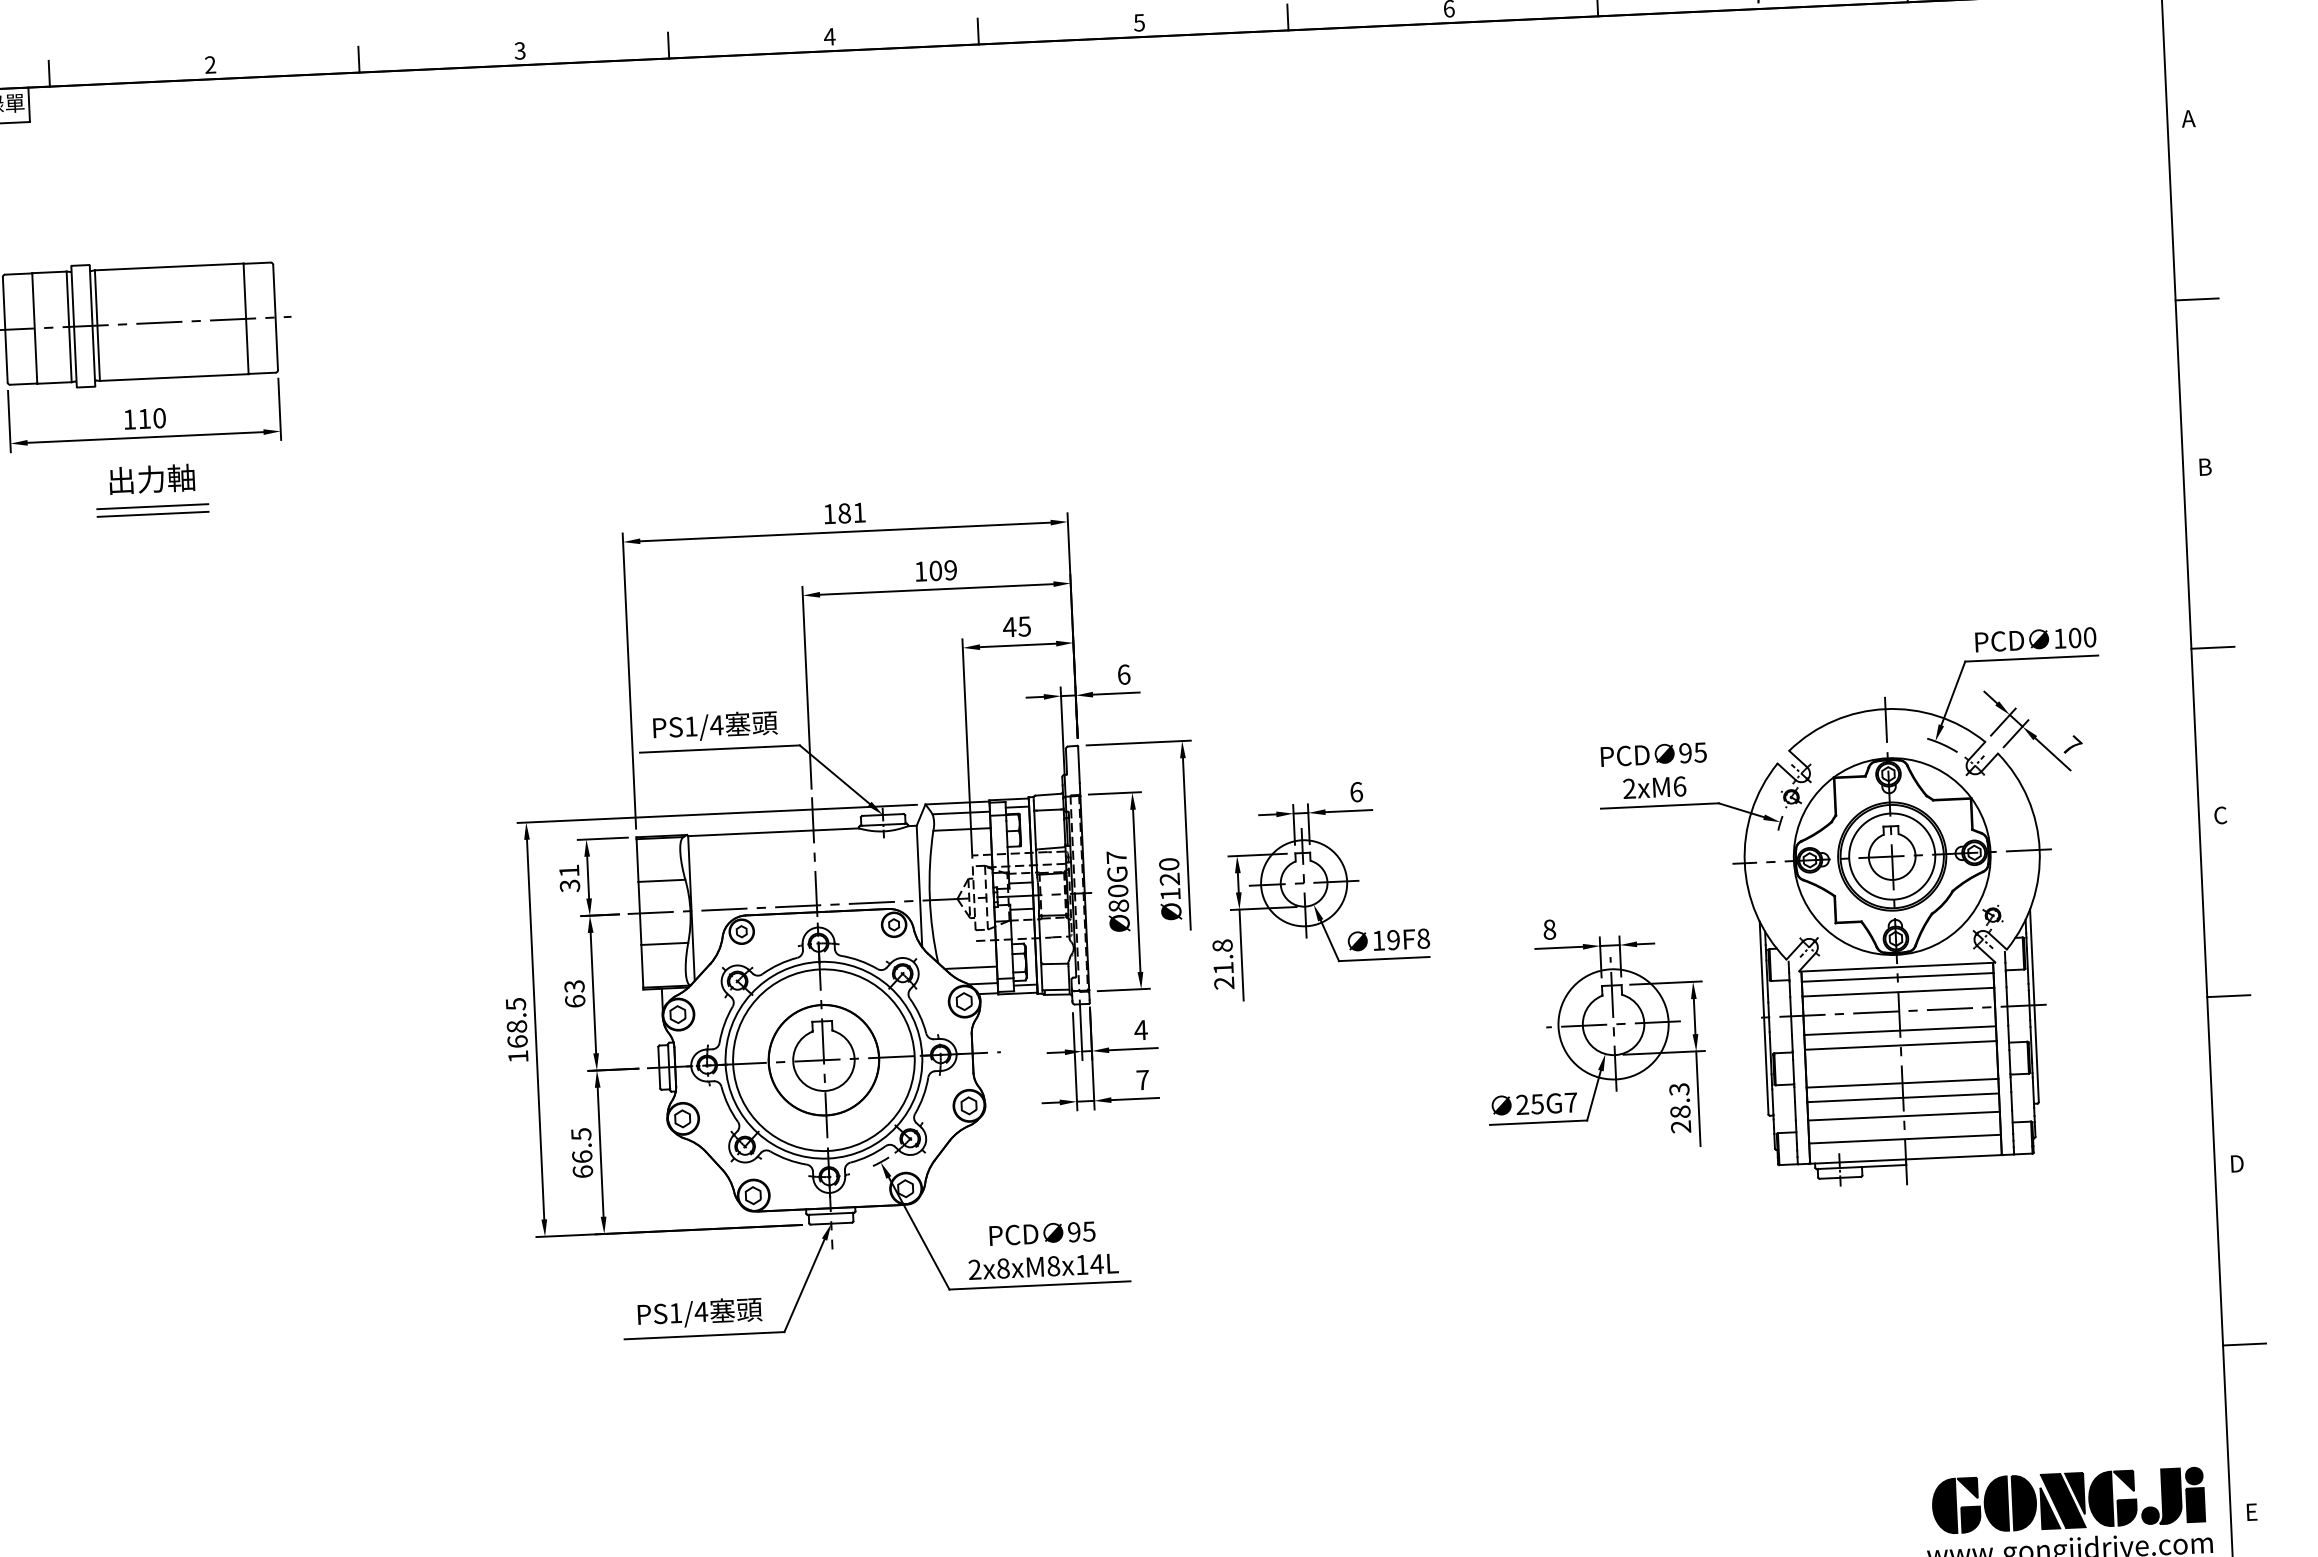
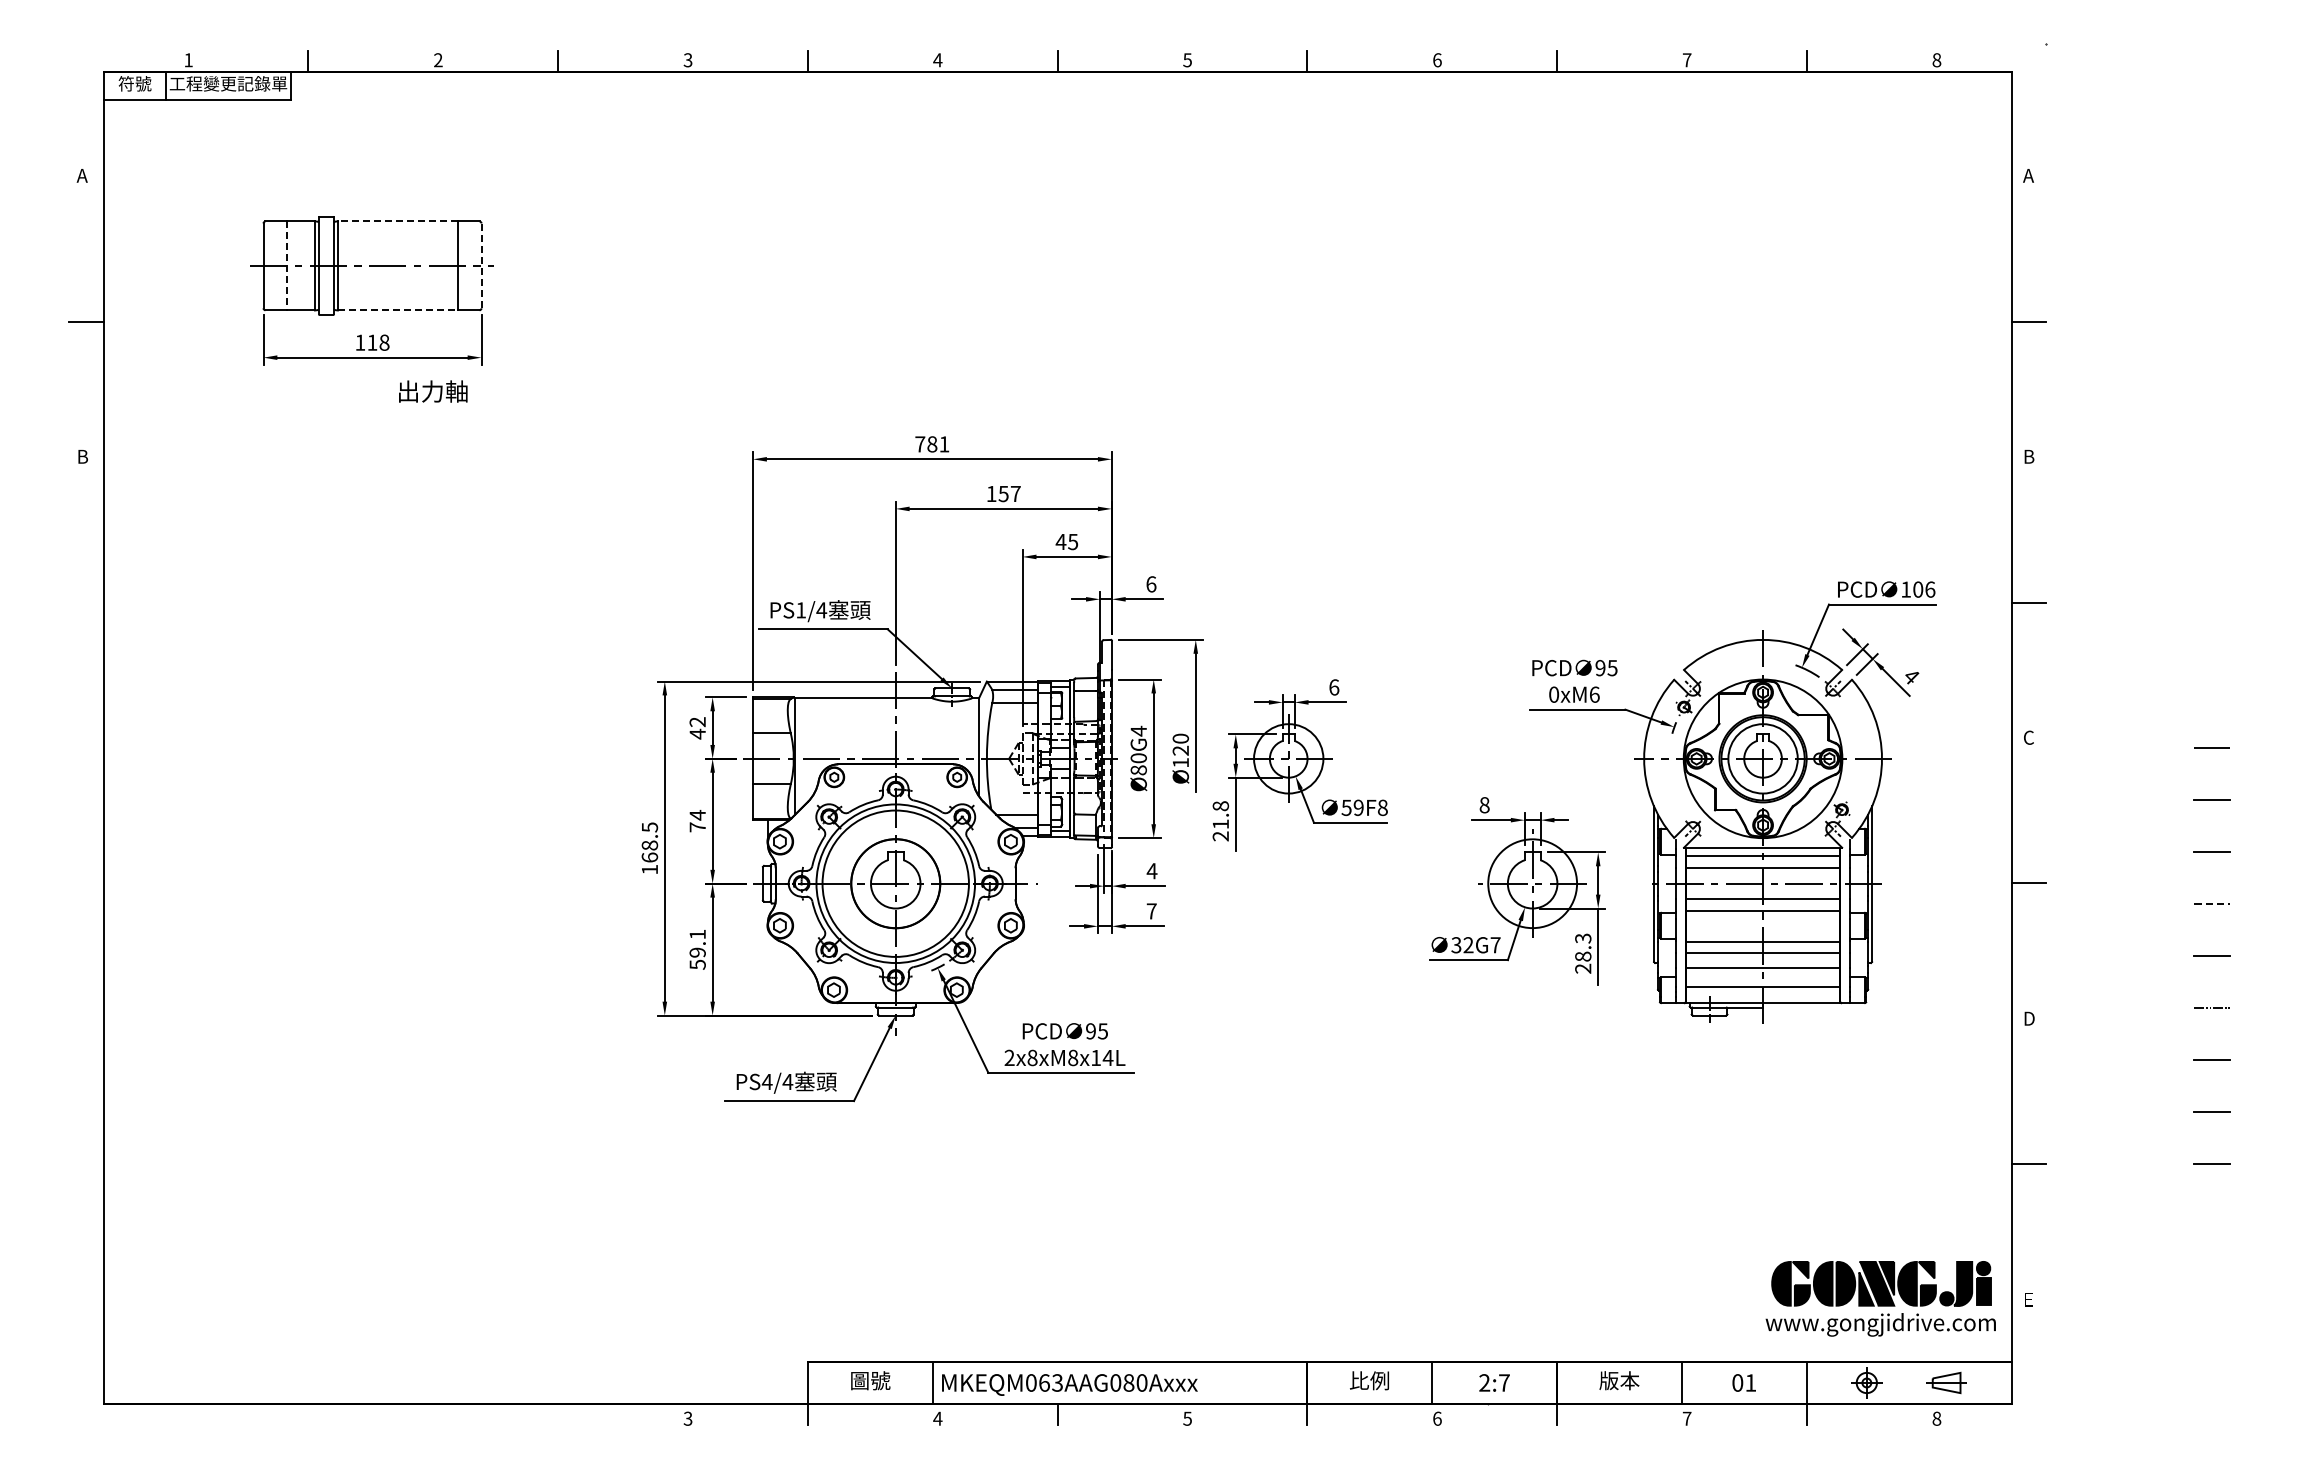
line: (168, 267) -> (397, 221), solid -> dashed
line: (275, 317) -> (481, 265), solid -> dashed
line: (35, 329) -> (287, 266), solid -> dashed
line: (173, 377) -> (397, 310), solid -> dashed
text: (159, 417) -> (384, 342), 110 -> 118
text: (152, 479) -> (433, 391), moved
line: (152, 506) -> (375, 413), removed
line: (152, 513) -> (375, 419), removed
text: (829, 514) -> (920, 444), 181 -> 781
text: (942, 570) -> (1009, 493), 109 -> 157
text: (2090, 637) -> (1930, 589), 100 -> 106
text: (2072, 744) -> (1912, 675), 7 -> 4
text: (1630, 788) -> (1554, 694), 2xM6 -> 0xM6
text: (1116, 856) -> (1138, 730), Ø80G7 -> Ø80G4
text: (569, 878) -> (697, 728), 31 -> 42
text: (1378, 940) -> (1346, 807), 19F8 -> 59F8
text: (574, 992) -> (697, 820), 63 -> 74
text: (1530, 1104) -> (1462, 945), 25G7 -> 32G7
text: (581, 1152) -> (697, 949), 66.5 -> 59.1
text: (674, 1312) -> (766, 1081), PS1/4 -> PS4/4

